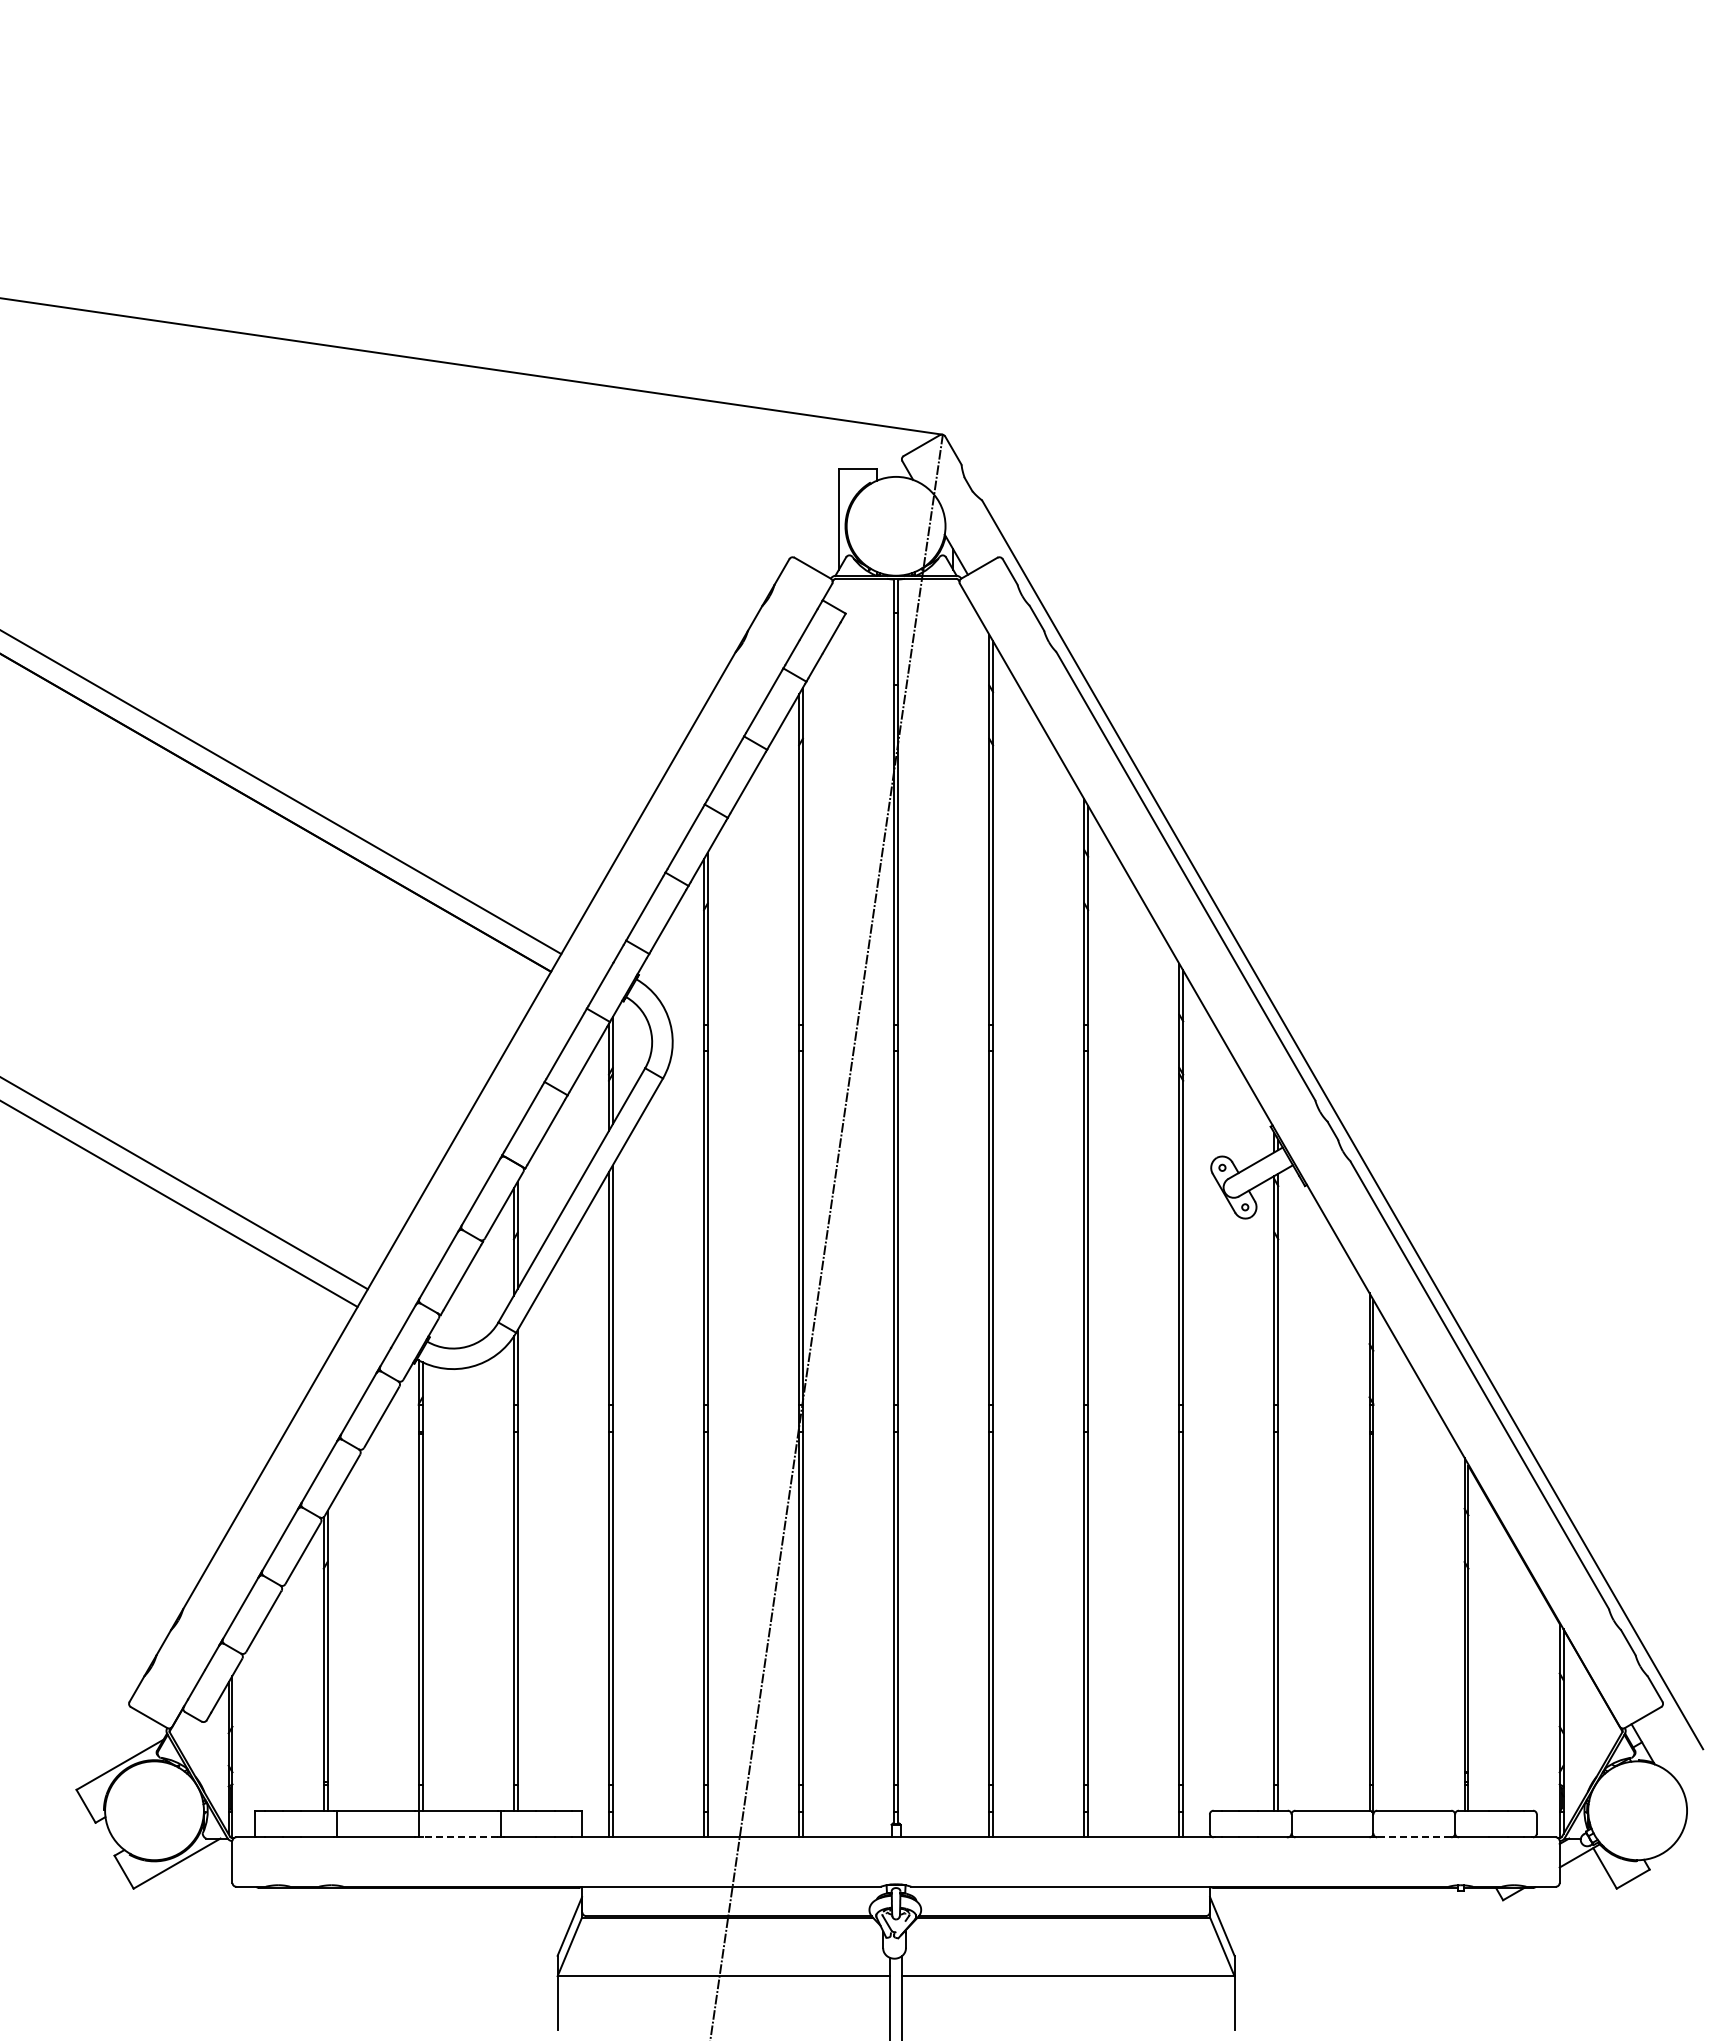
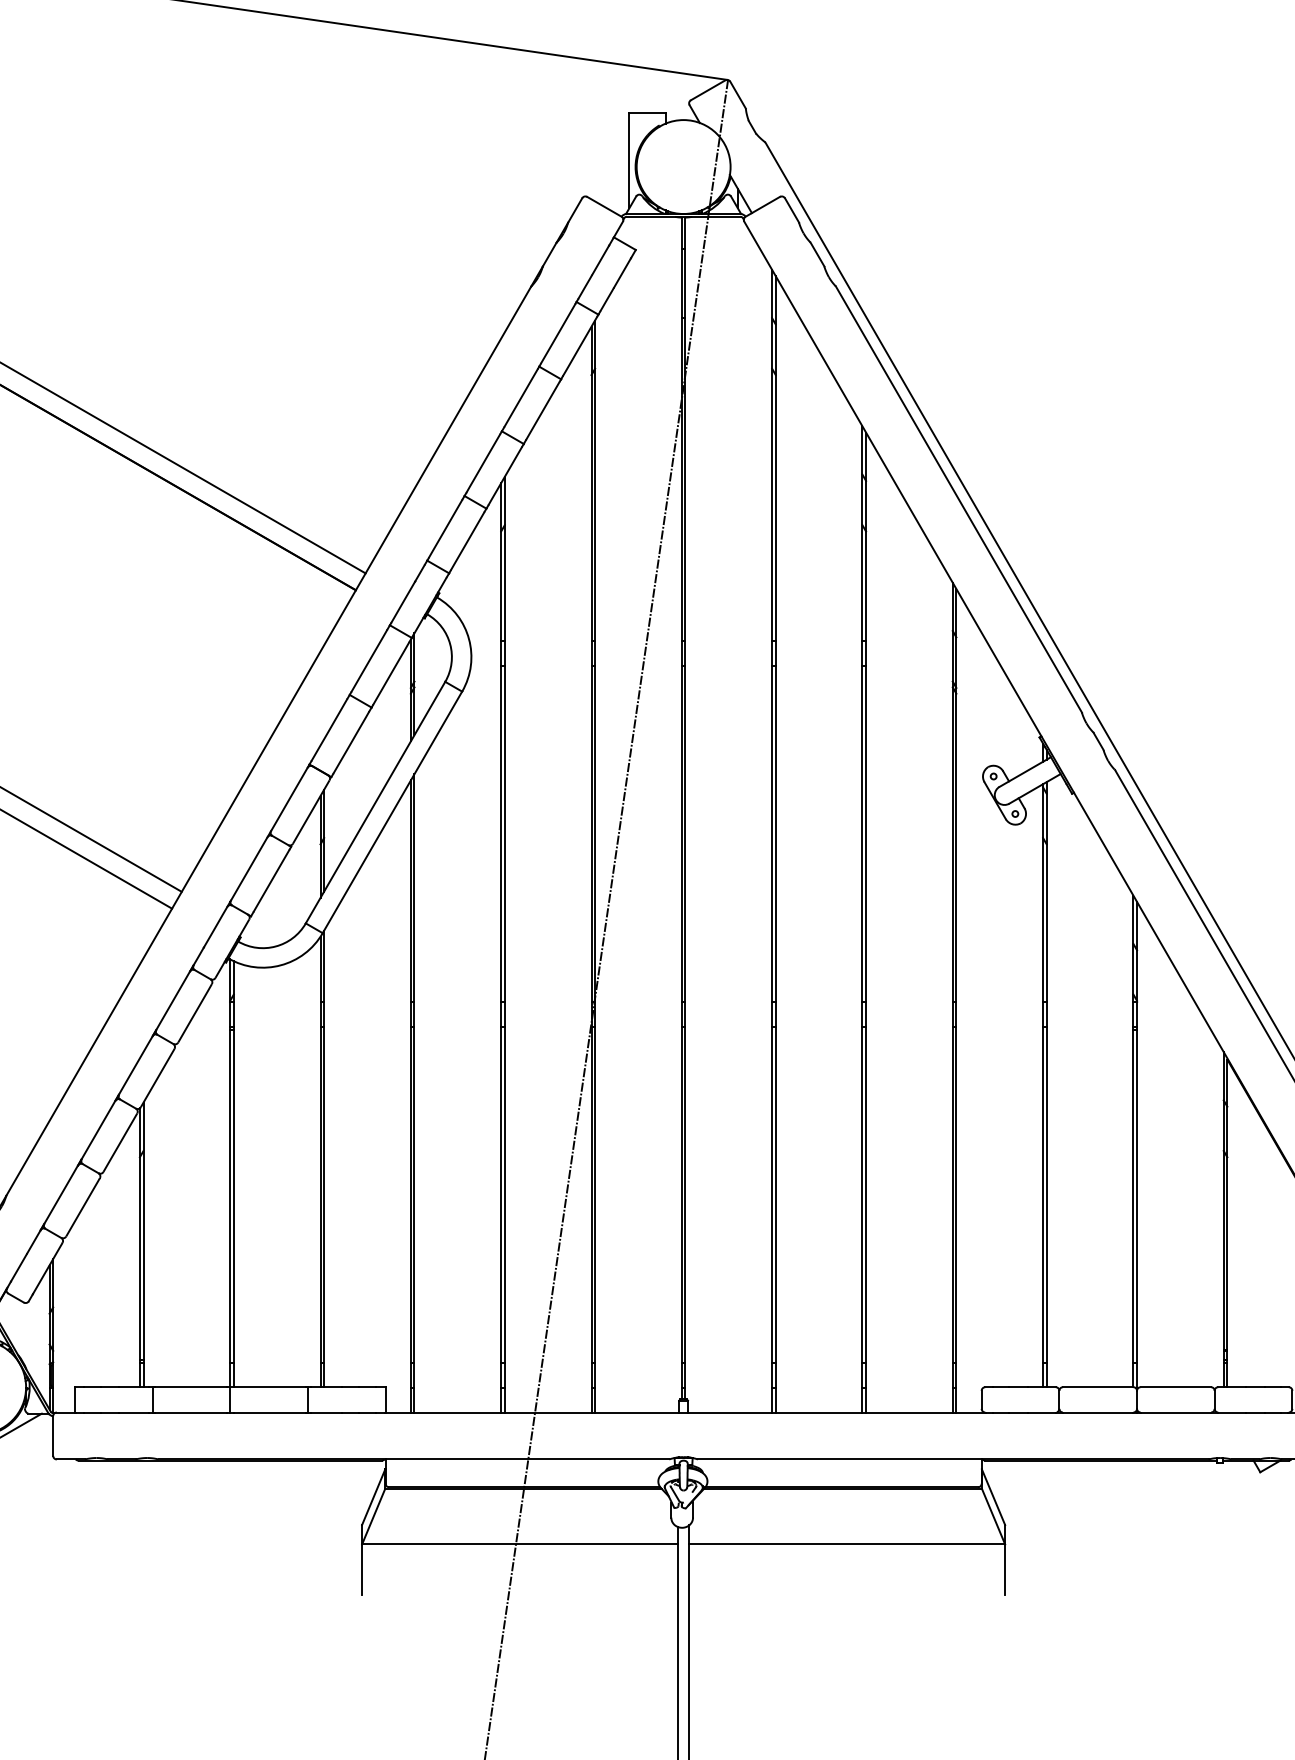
line: (460, 1837) -> (269, 1412), dashed -> solid
line: (1413, 1837) -> (1175, 1412), dashed -> solid

